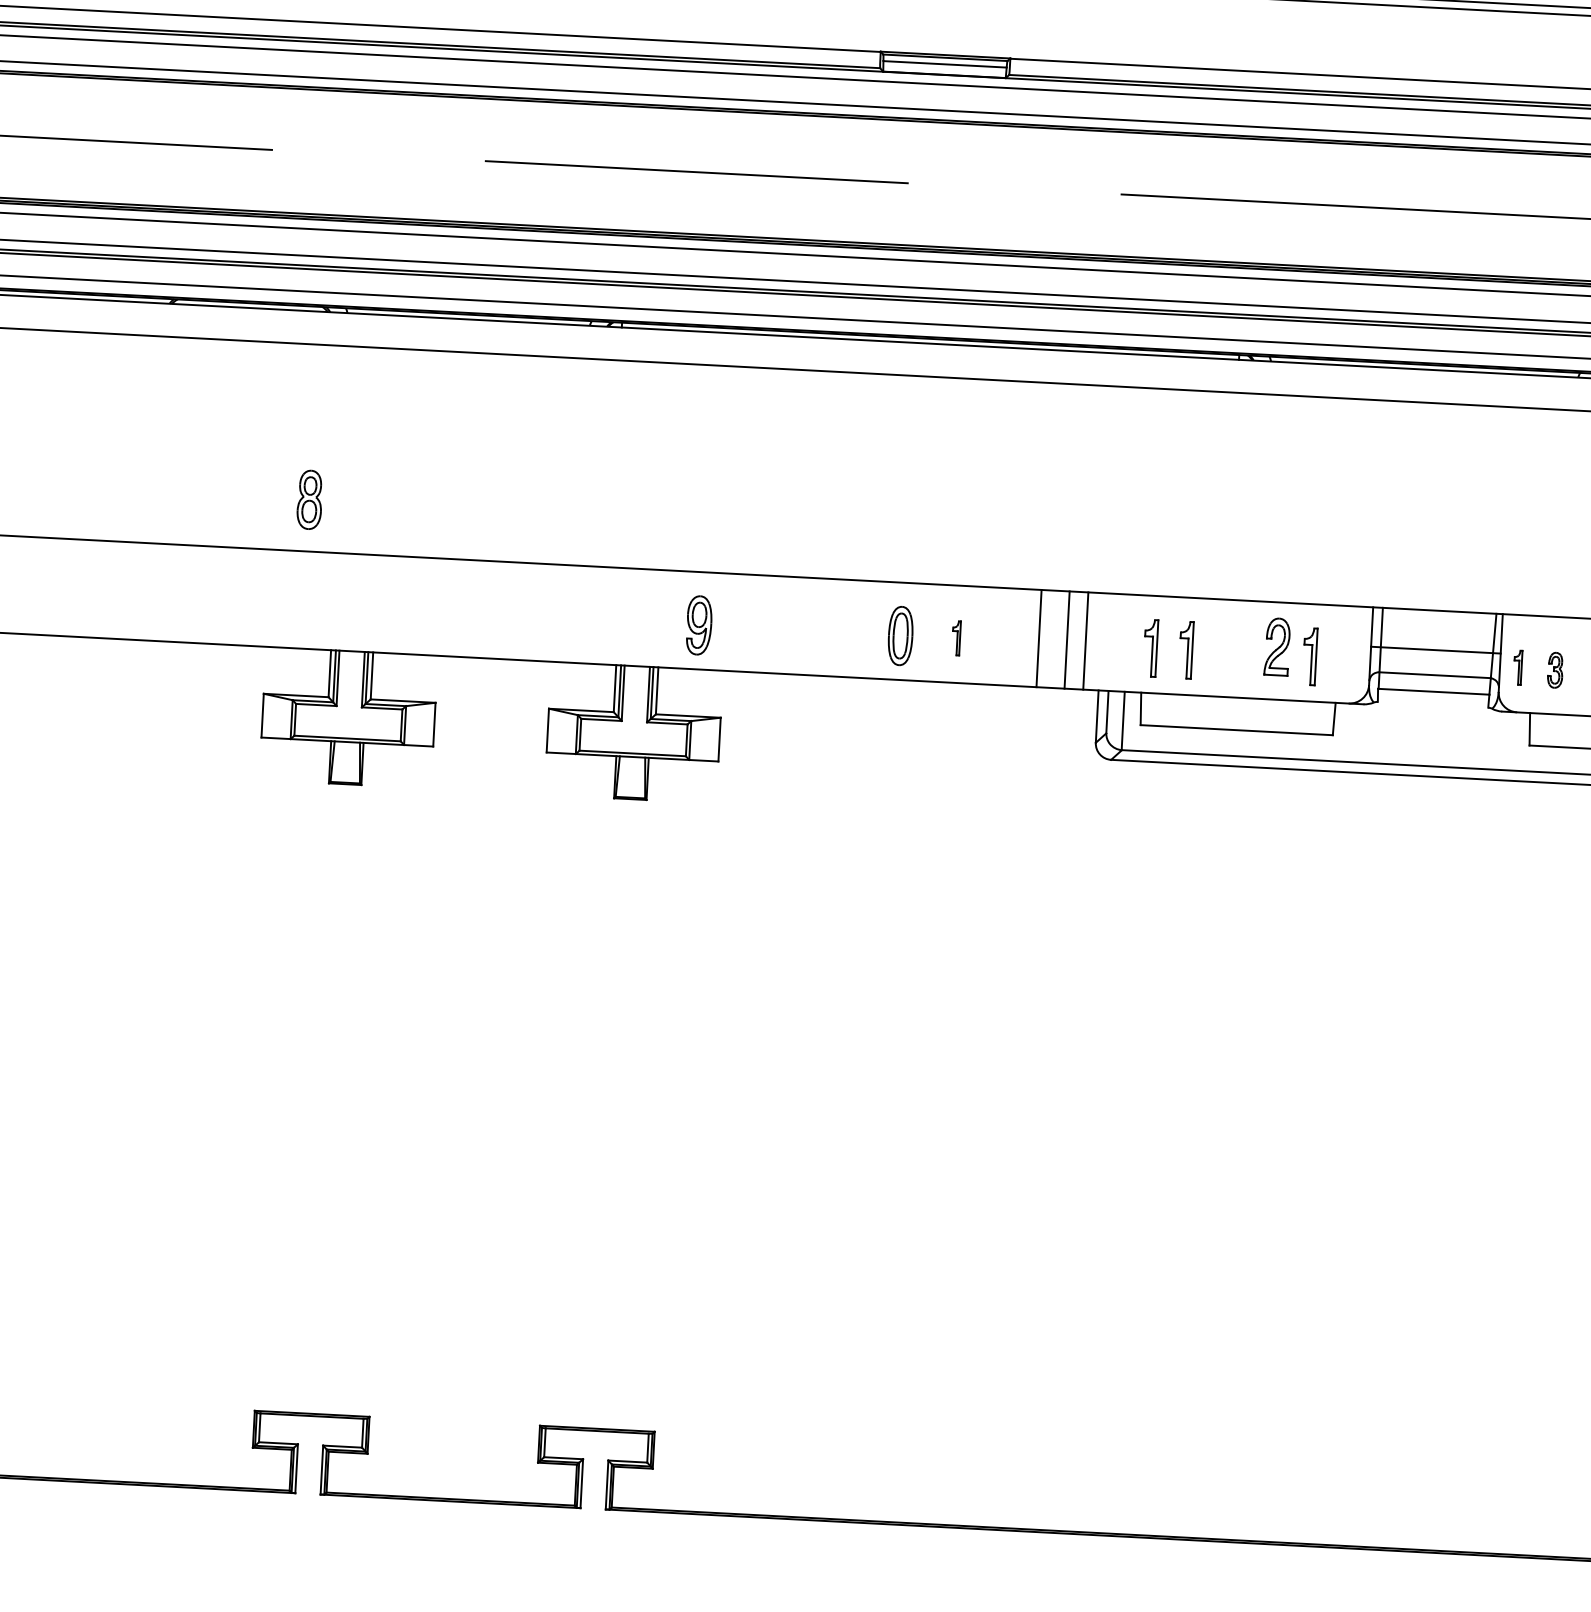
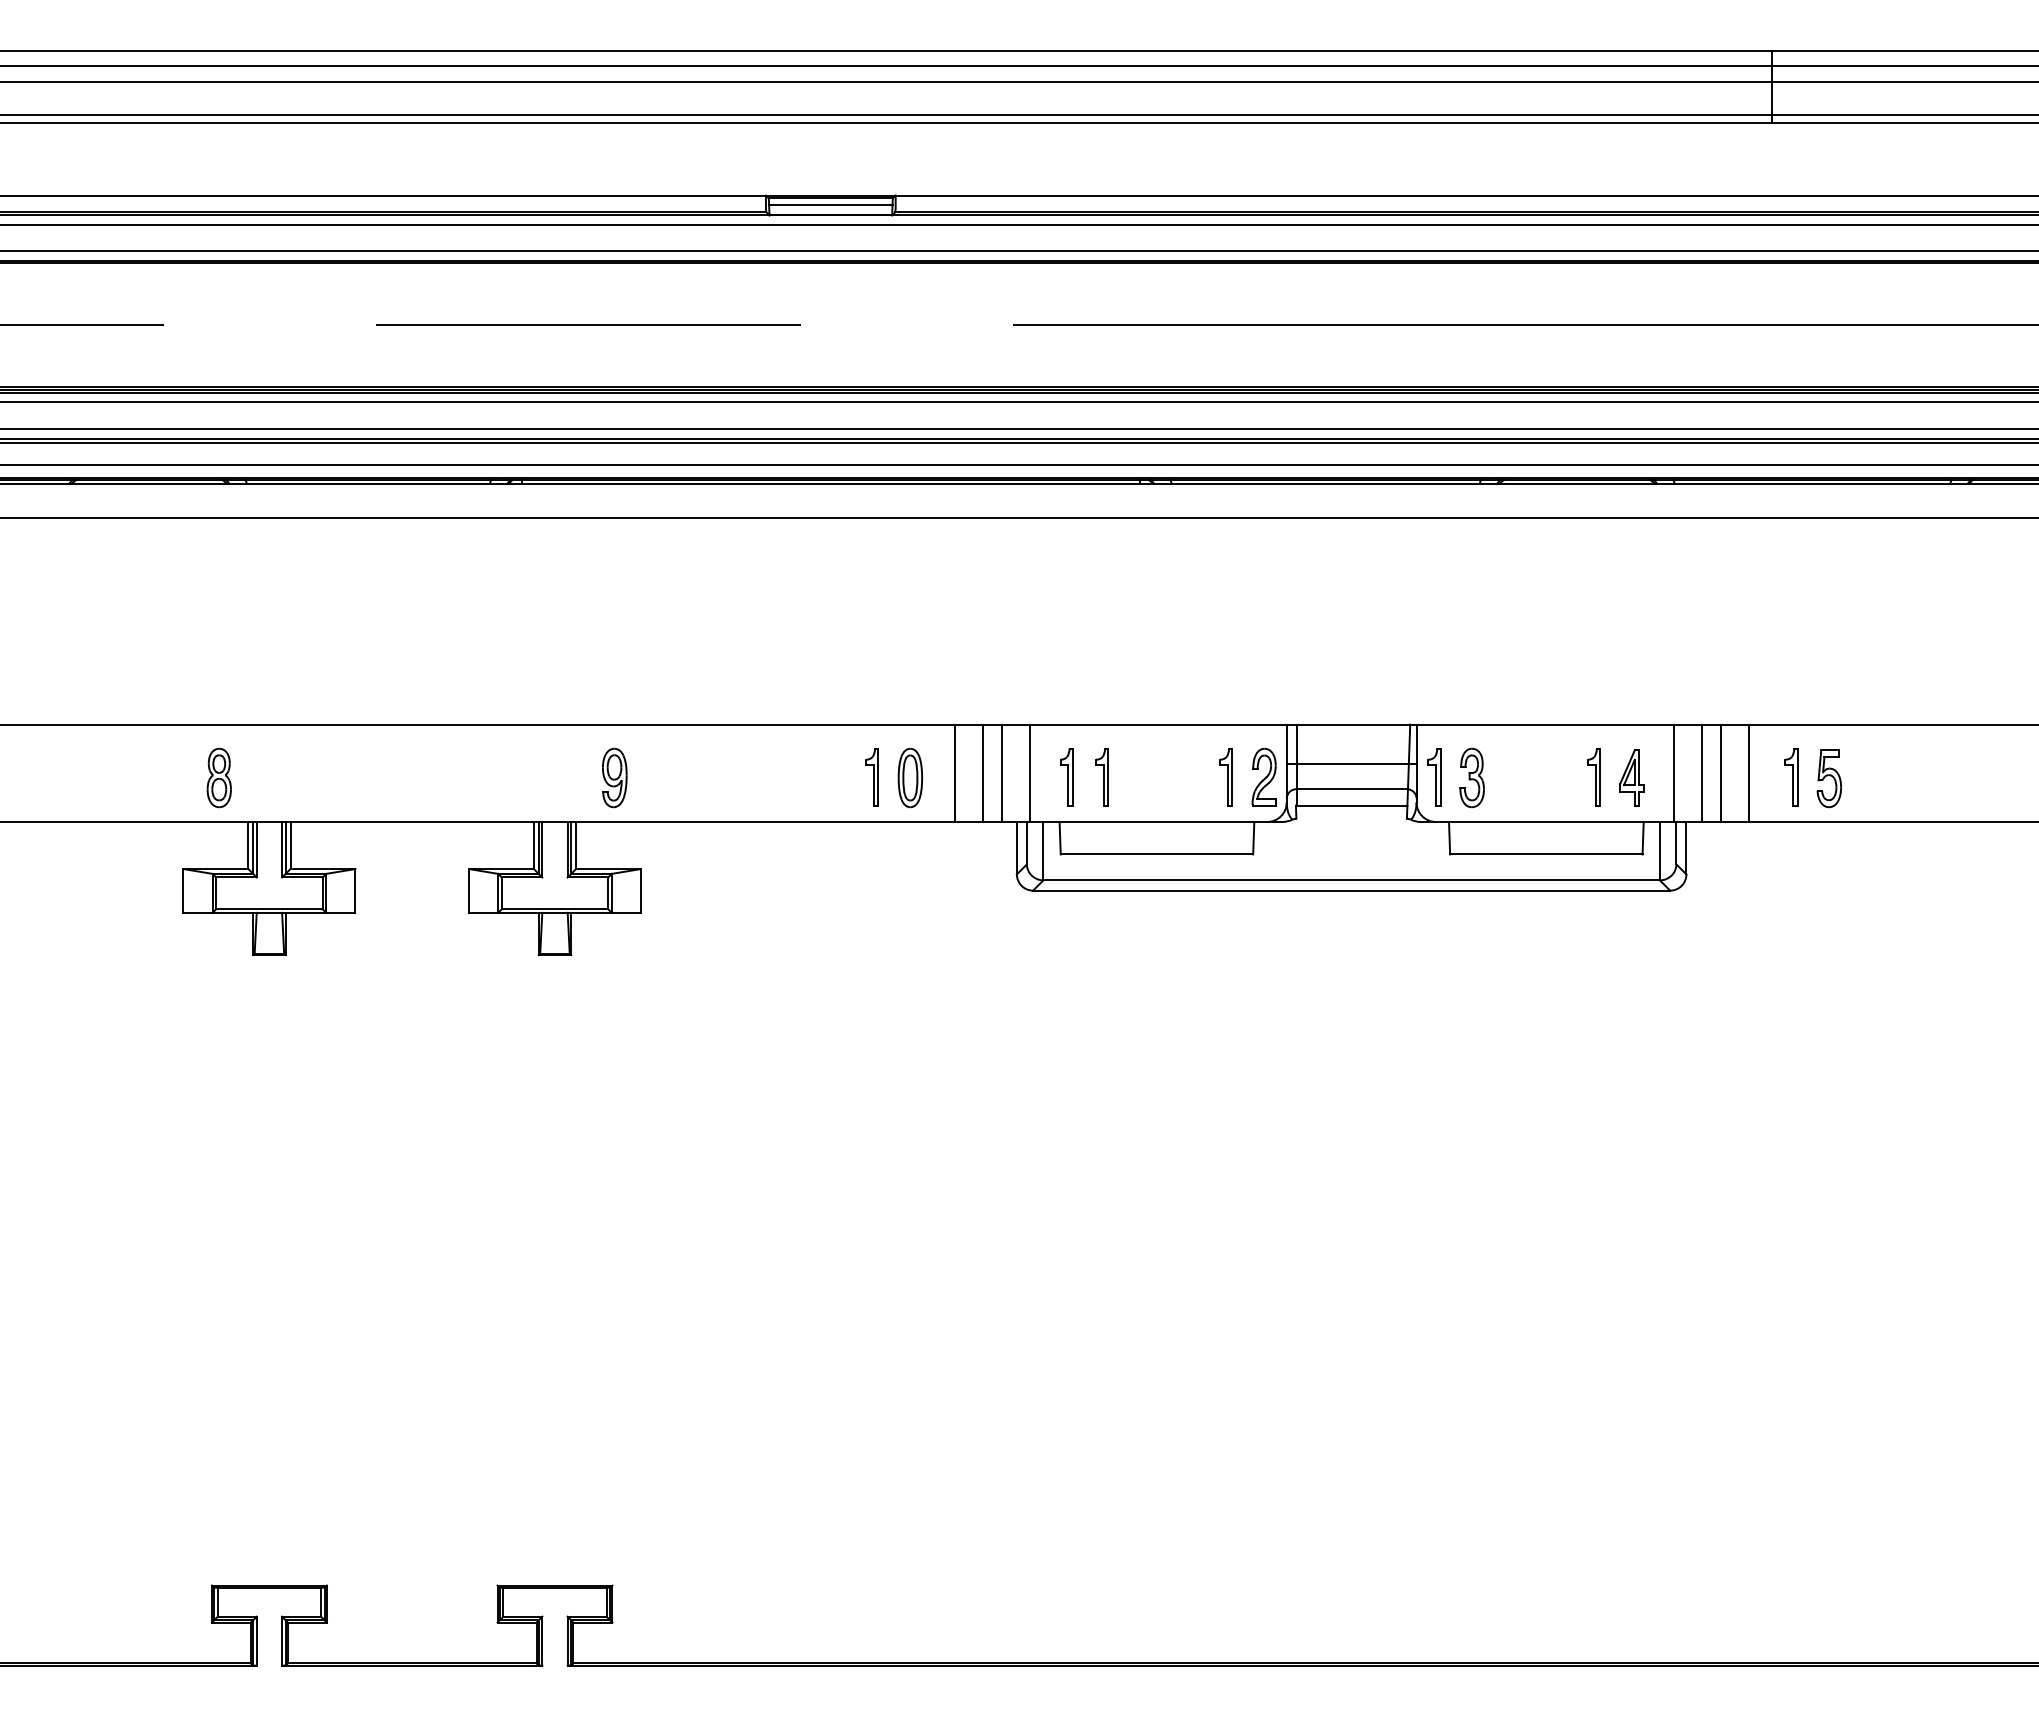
part: (309, 499) -> (218, 777), moved
part: (899, 635) -> (909, 777), moved
part: (955, 638) -> (871, 777), size x1.67
line: (1113, 641) -> (1029, 772), added
part: (1276, 646) -> (1263, 776), moved
part: (1517, 667) -> (1434, 777), size x1.67
part: (1554, 669) -> (1471, 777), size x1.67

